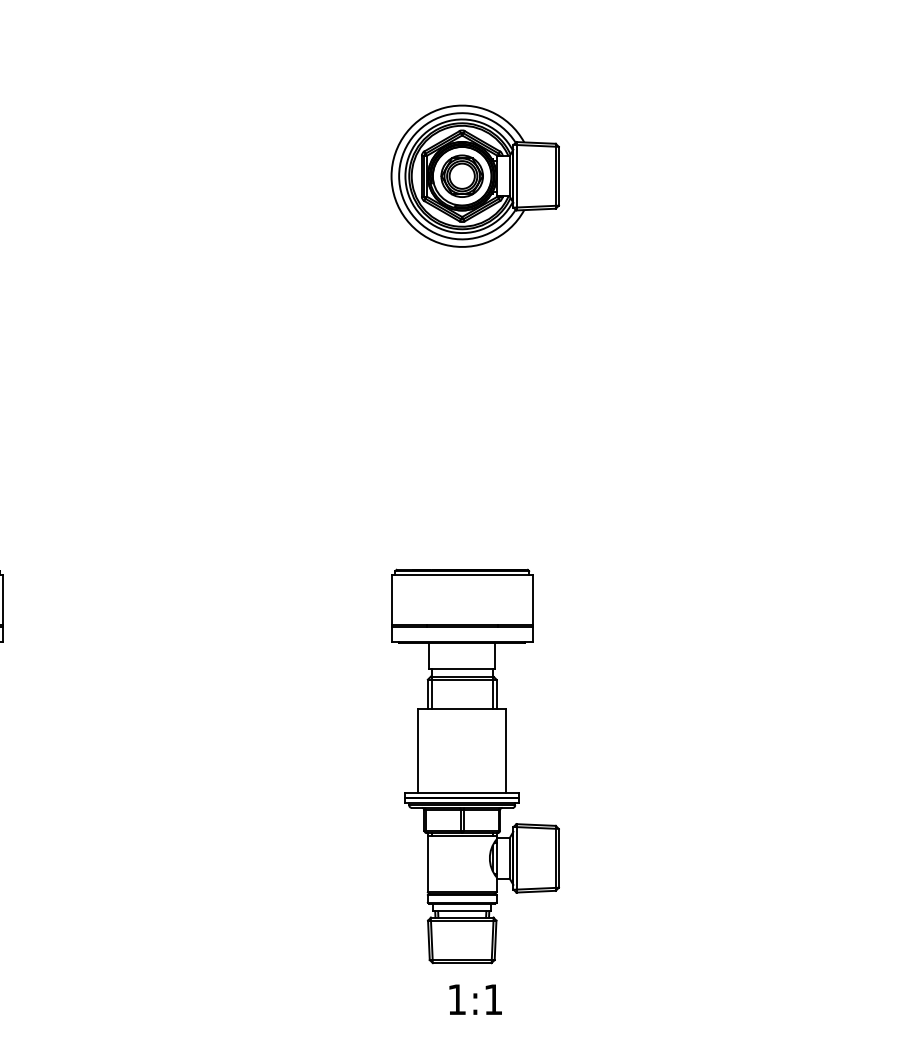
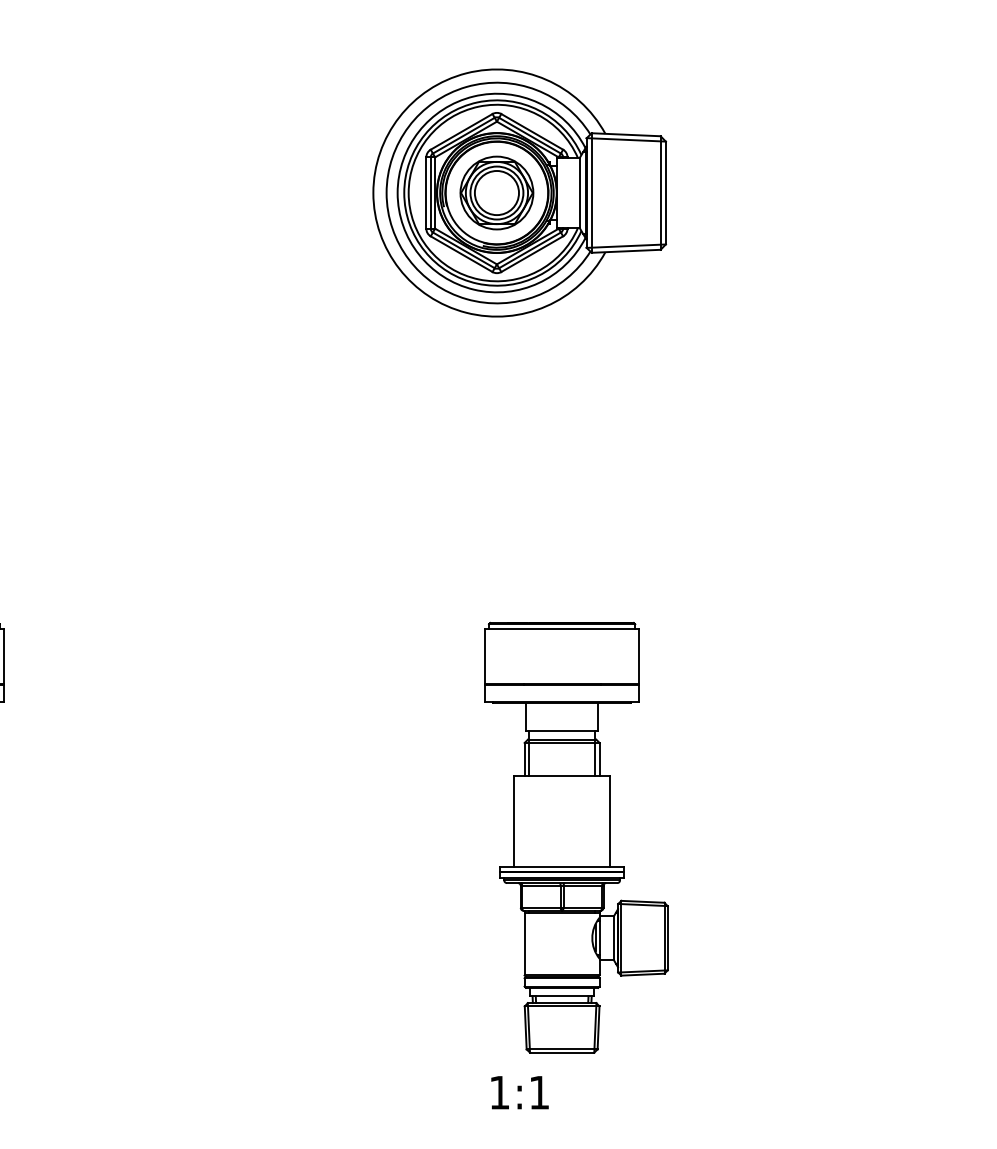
part: (474, 175) -> (518, 192), size x1.6
part: (475, 766) -> (576, 837), moved

